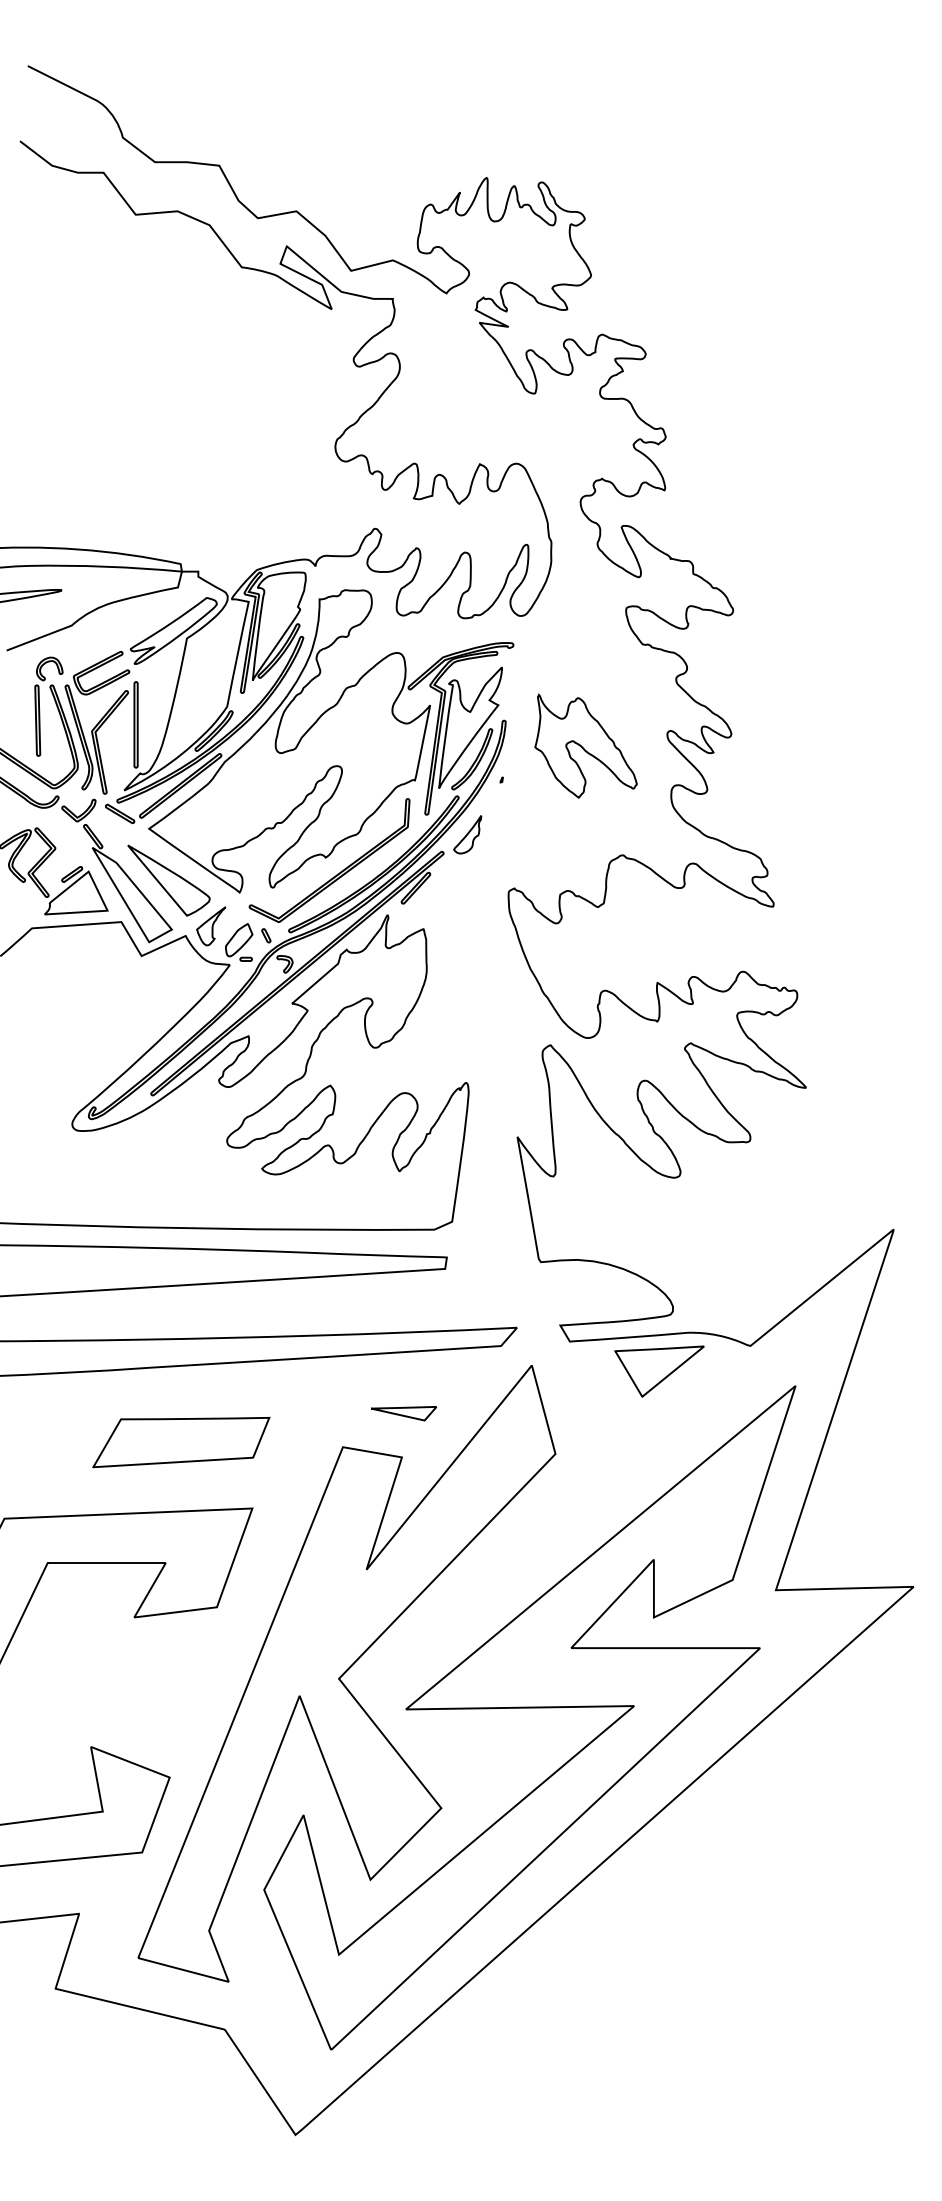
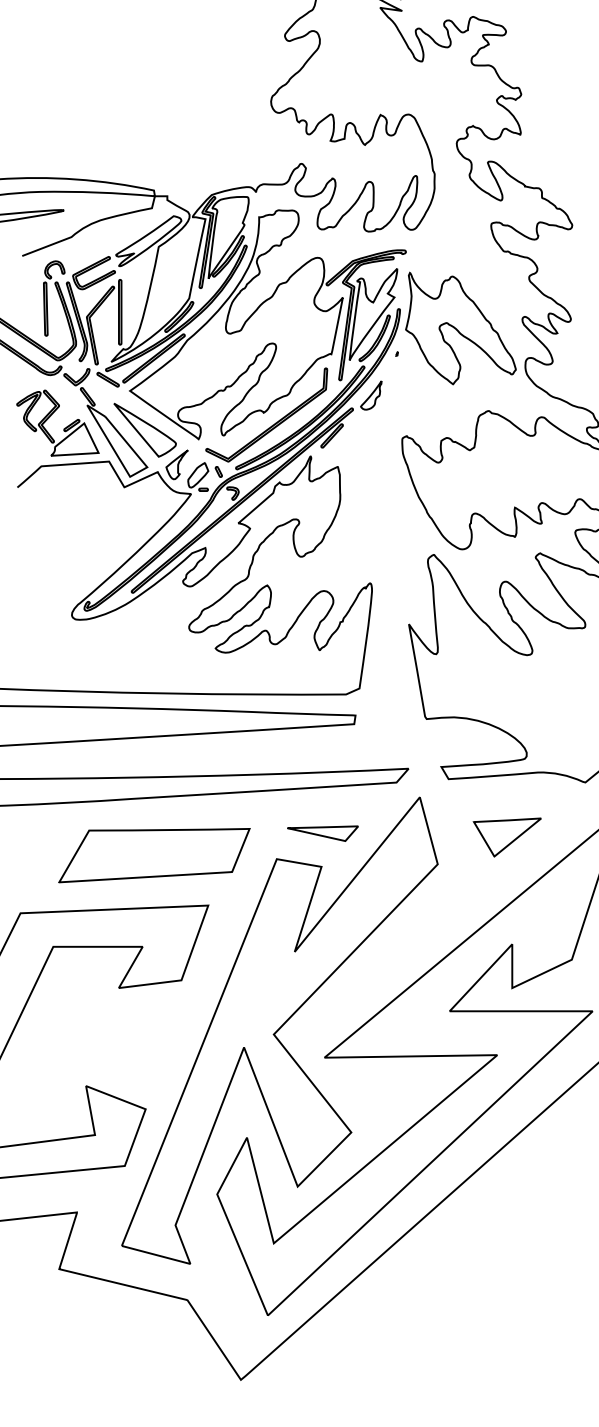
part: (585, 745) -> (460, 327), size x1.43
part: (659, 1371) -> (507, 837), moved
part: (403, 1413) -> (322, 833), size x1.43
part: (181, 1442) -> (154, 855), size x1.43

